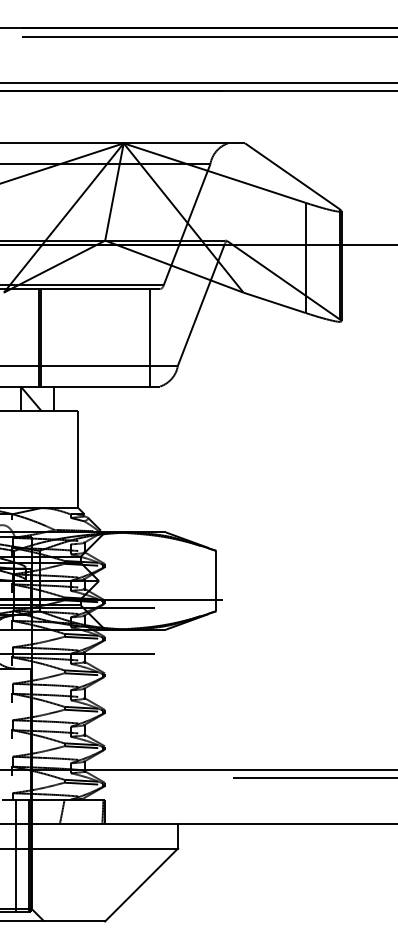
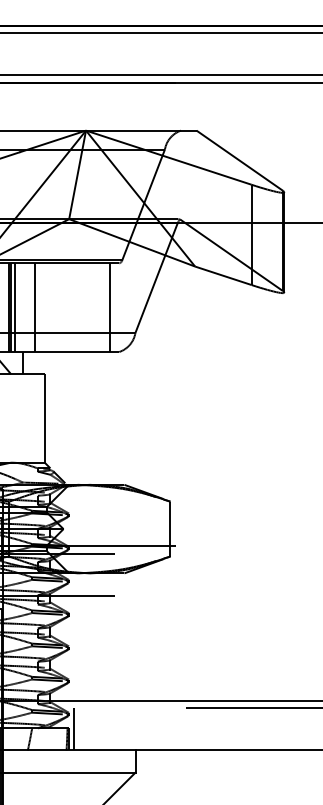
line: (45, 337) -> (14, 307), added
line: (67, 337) -> (34, 307), added
line: (110, 801) -> (74, 729), added

